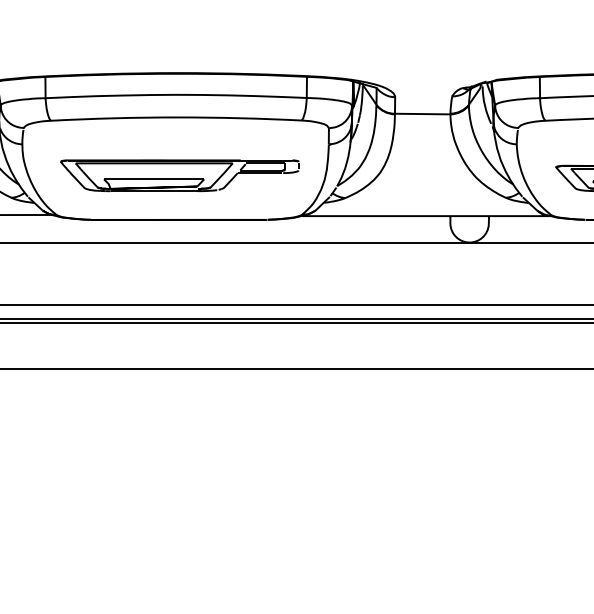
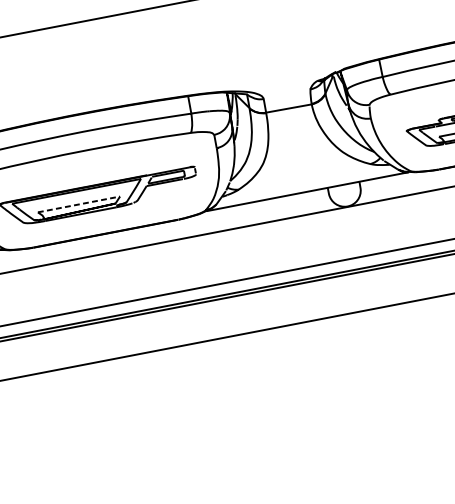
line: (154, 179) -> (79, 204), solid -> dashed

